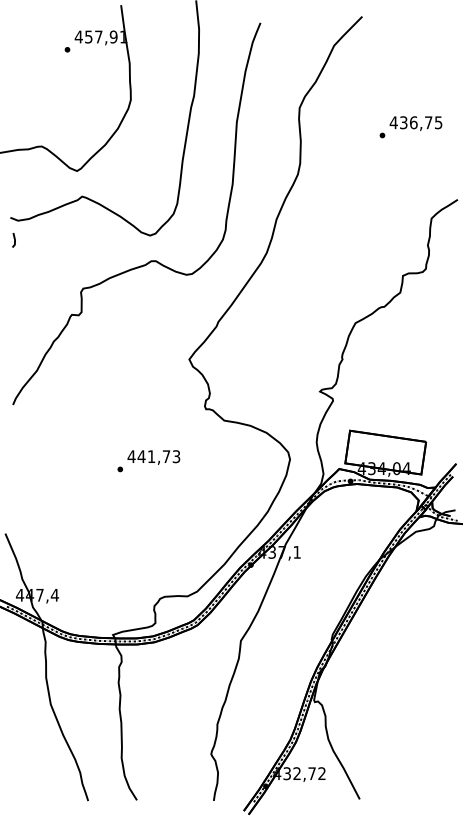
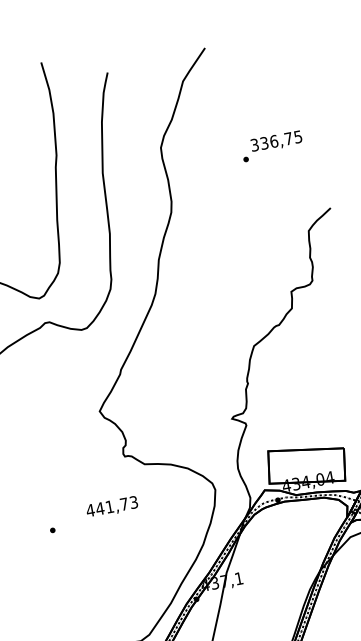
text: (393, 122) -> (254, 144), 436,75 -> 336,75
text: (153, 457) -> (111, 507), moved

